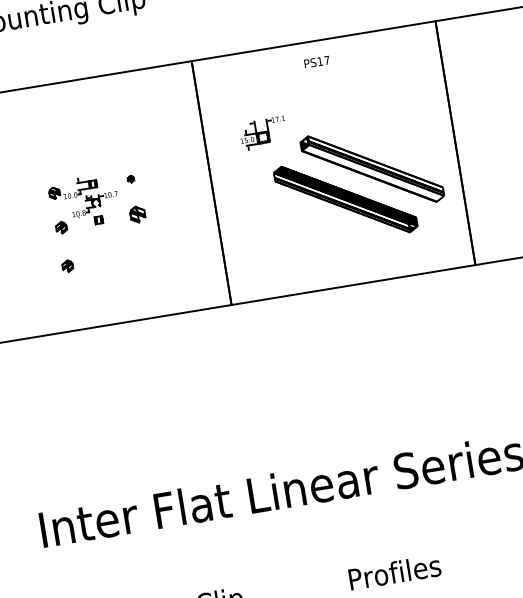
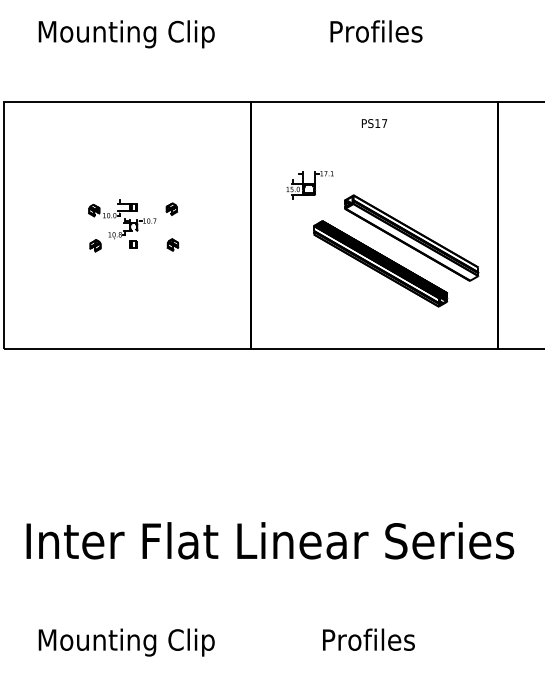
part: (130, 178) -> (171, 208), size x1.67
part: (137, 214) -> (172, 244), size x0.71
part: (67, 266) -> (95, 284), removed

